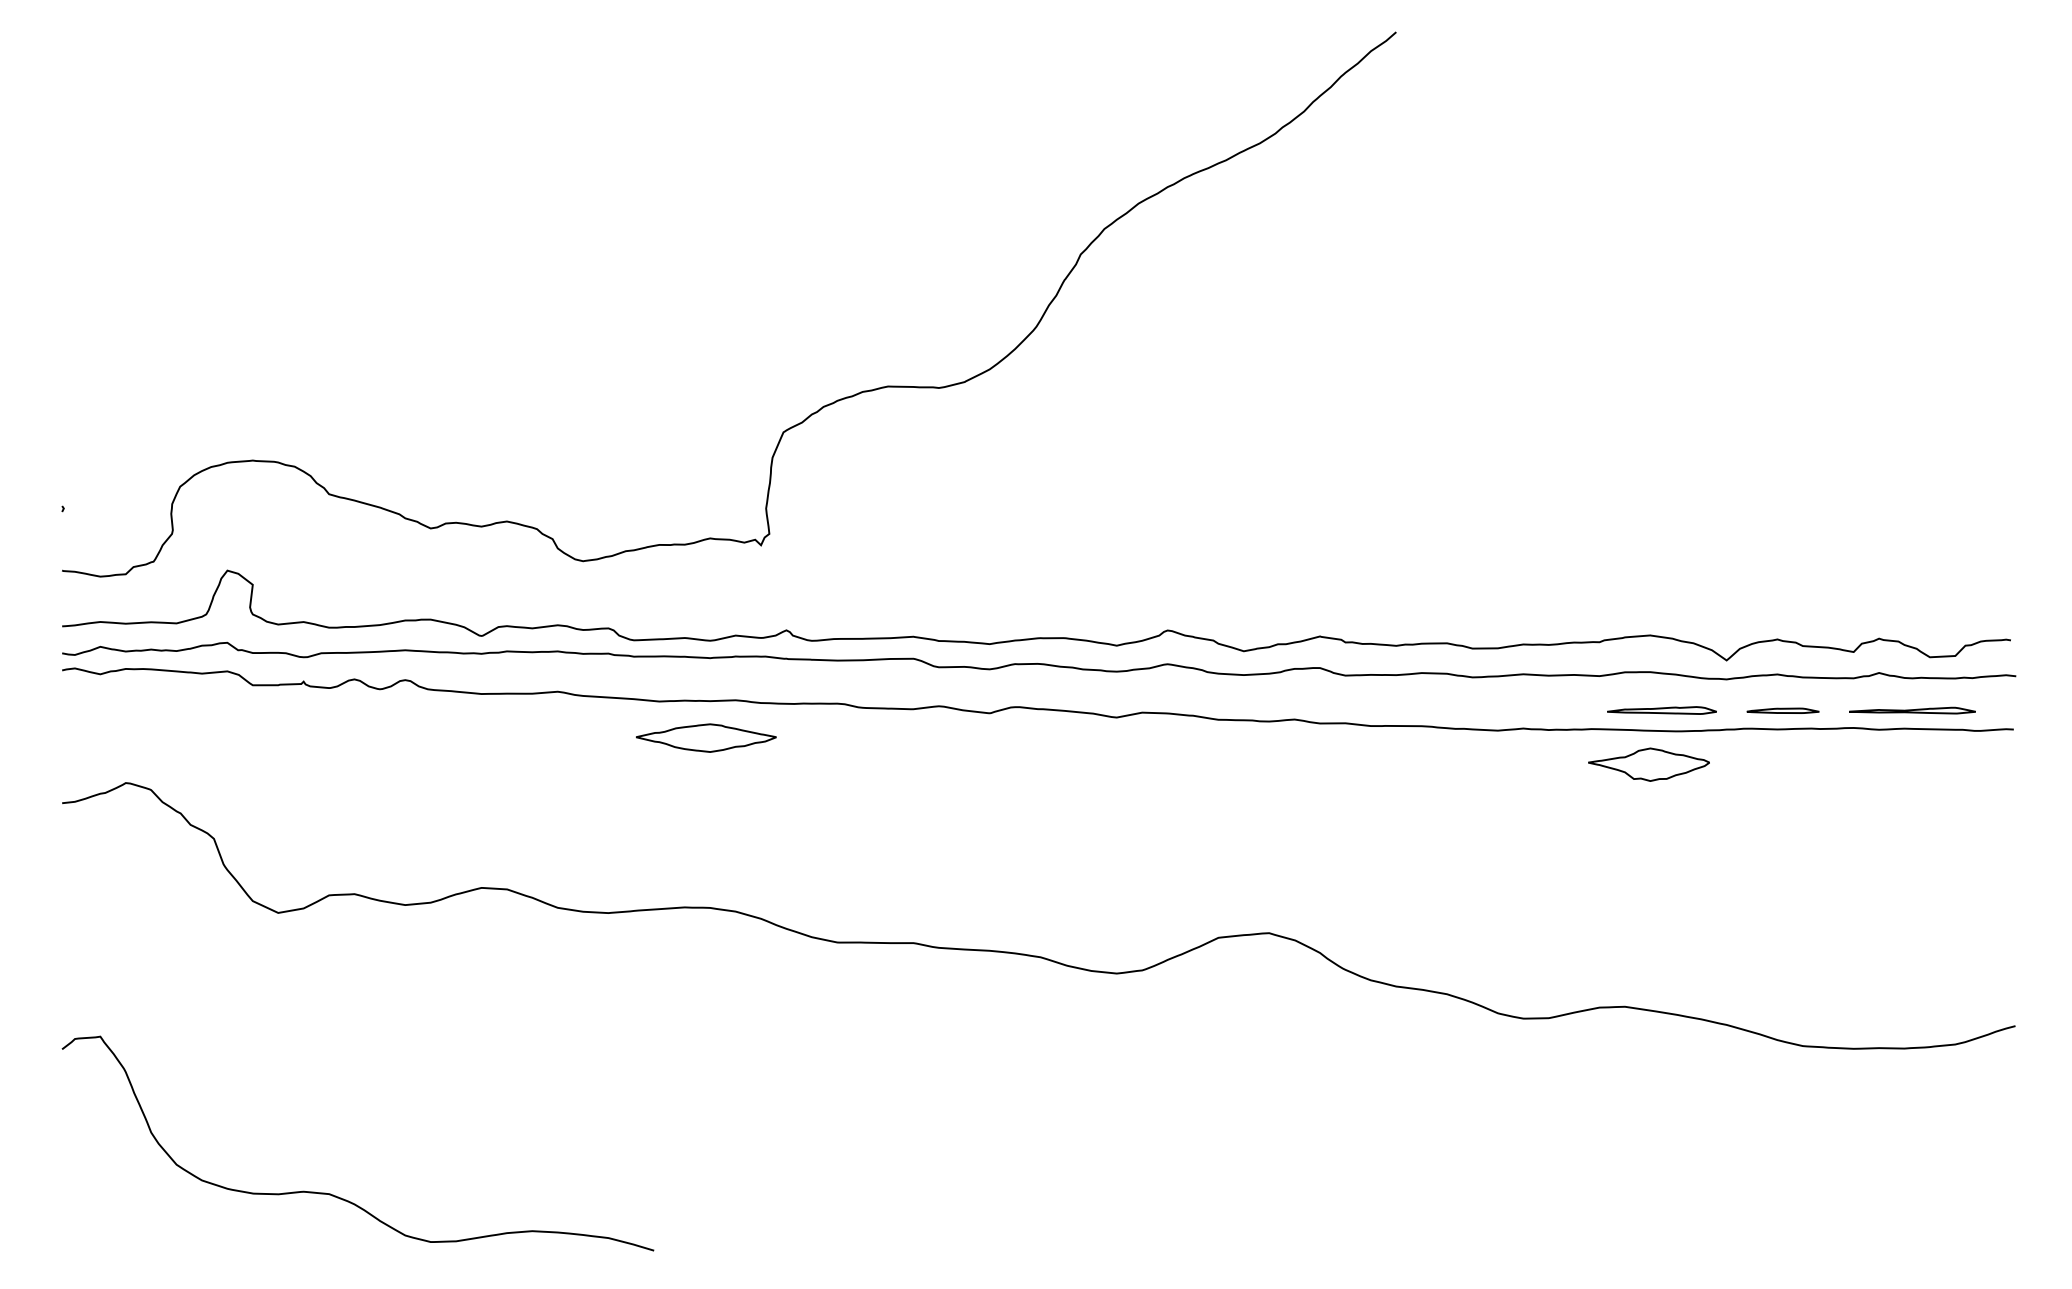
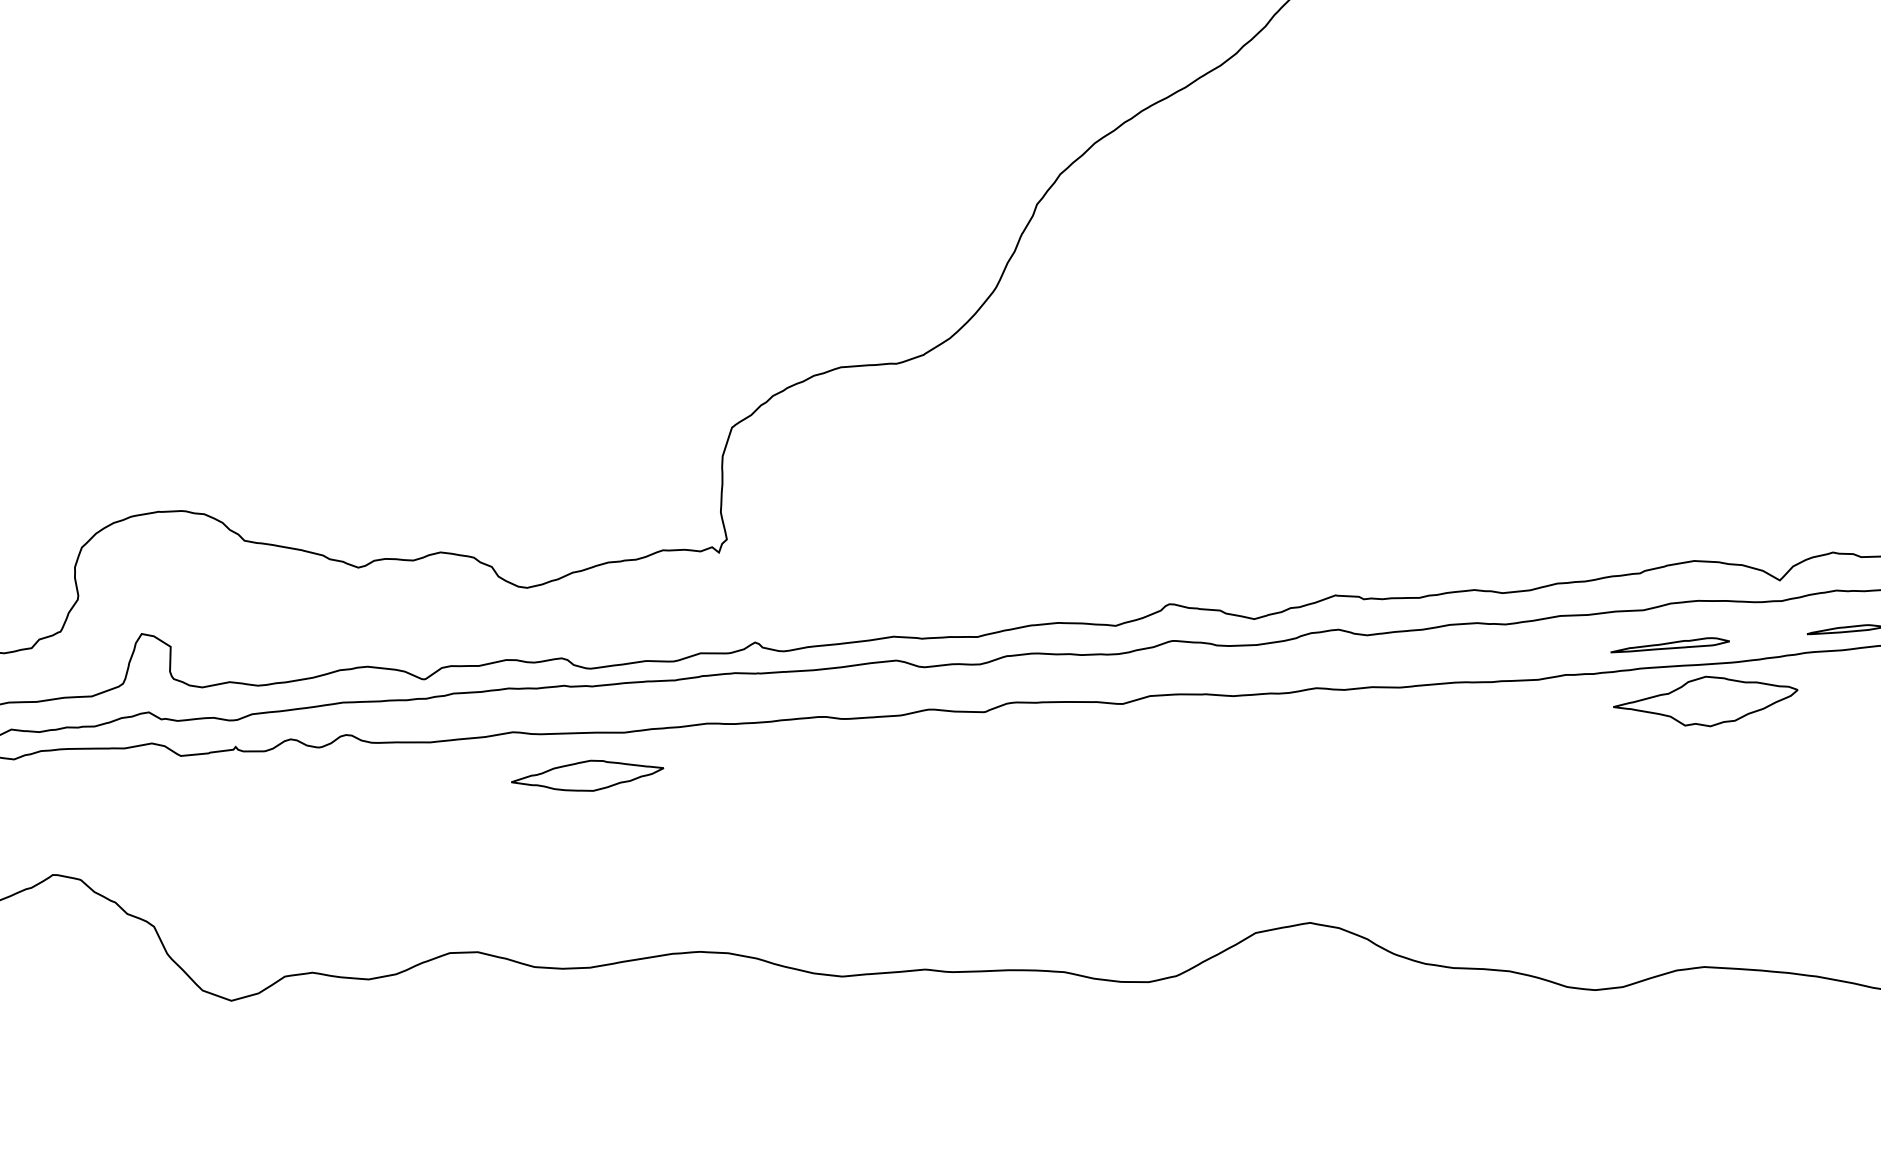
part: (1661, 710) -> (1669, 645), moved
part: (706, 737) -> (587, 775), moved
part: (1648, 764) -> (1705, 701), size x1.4

